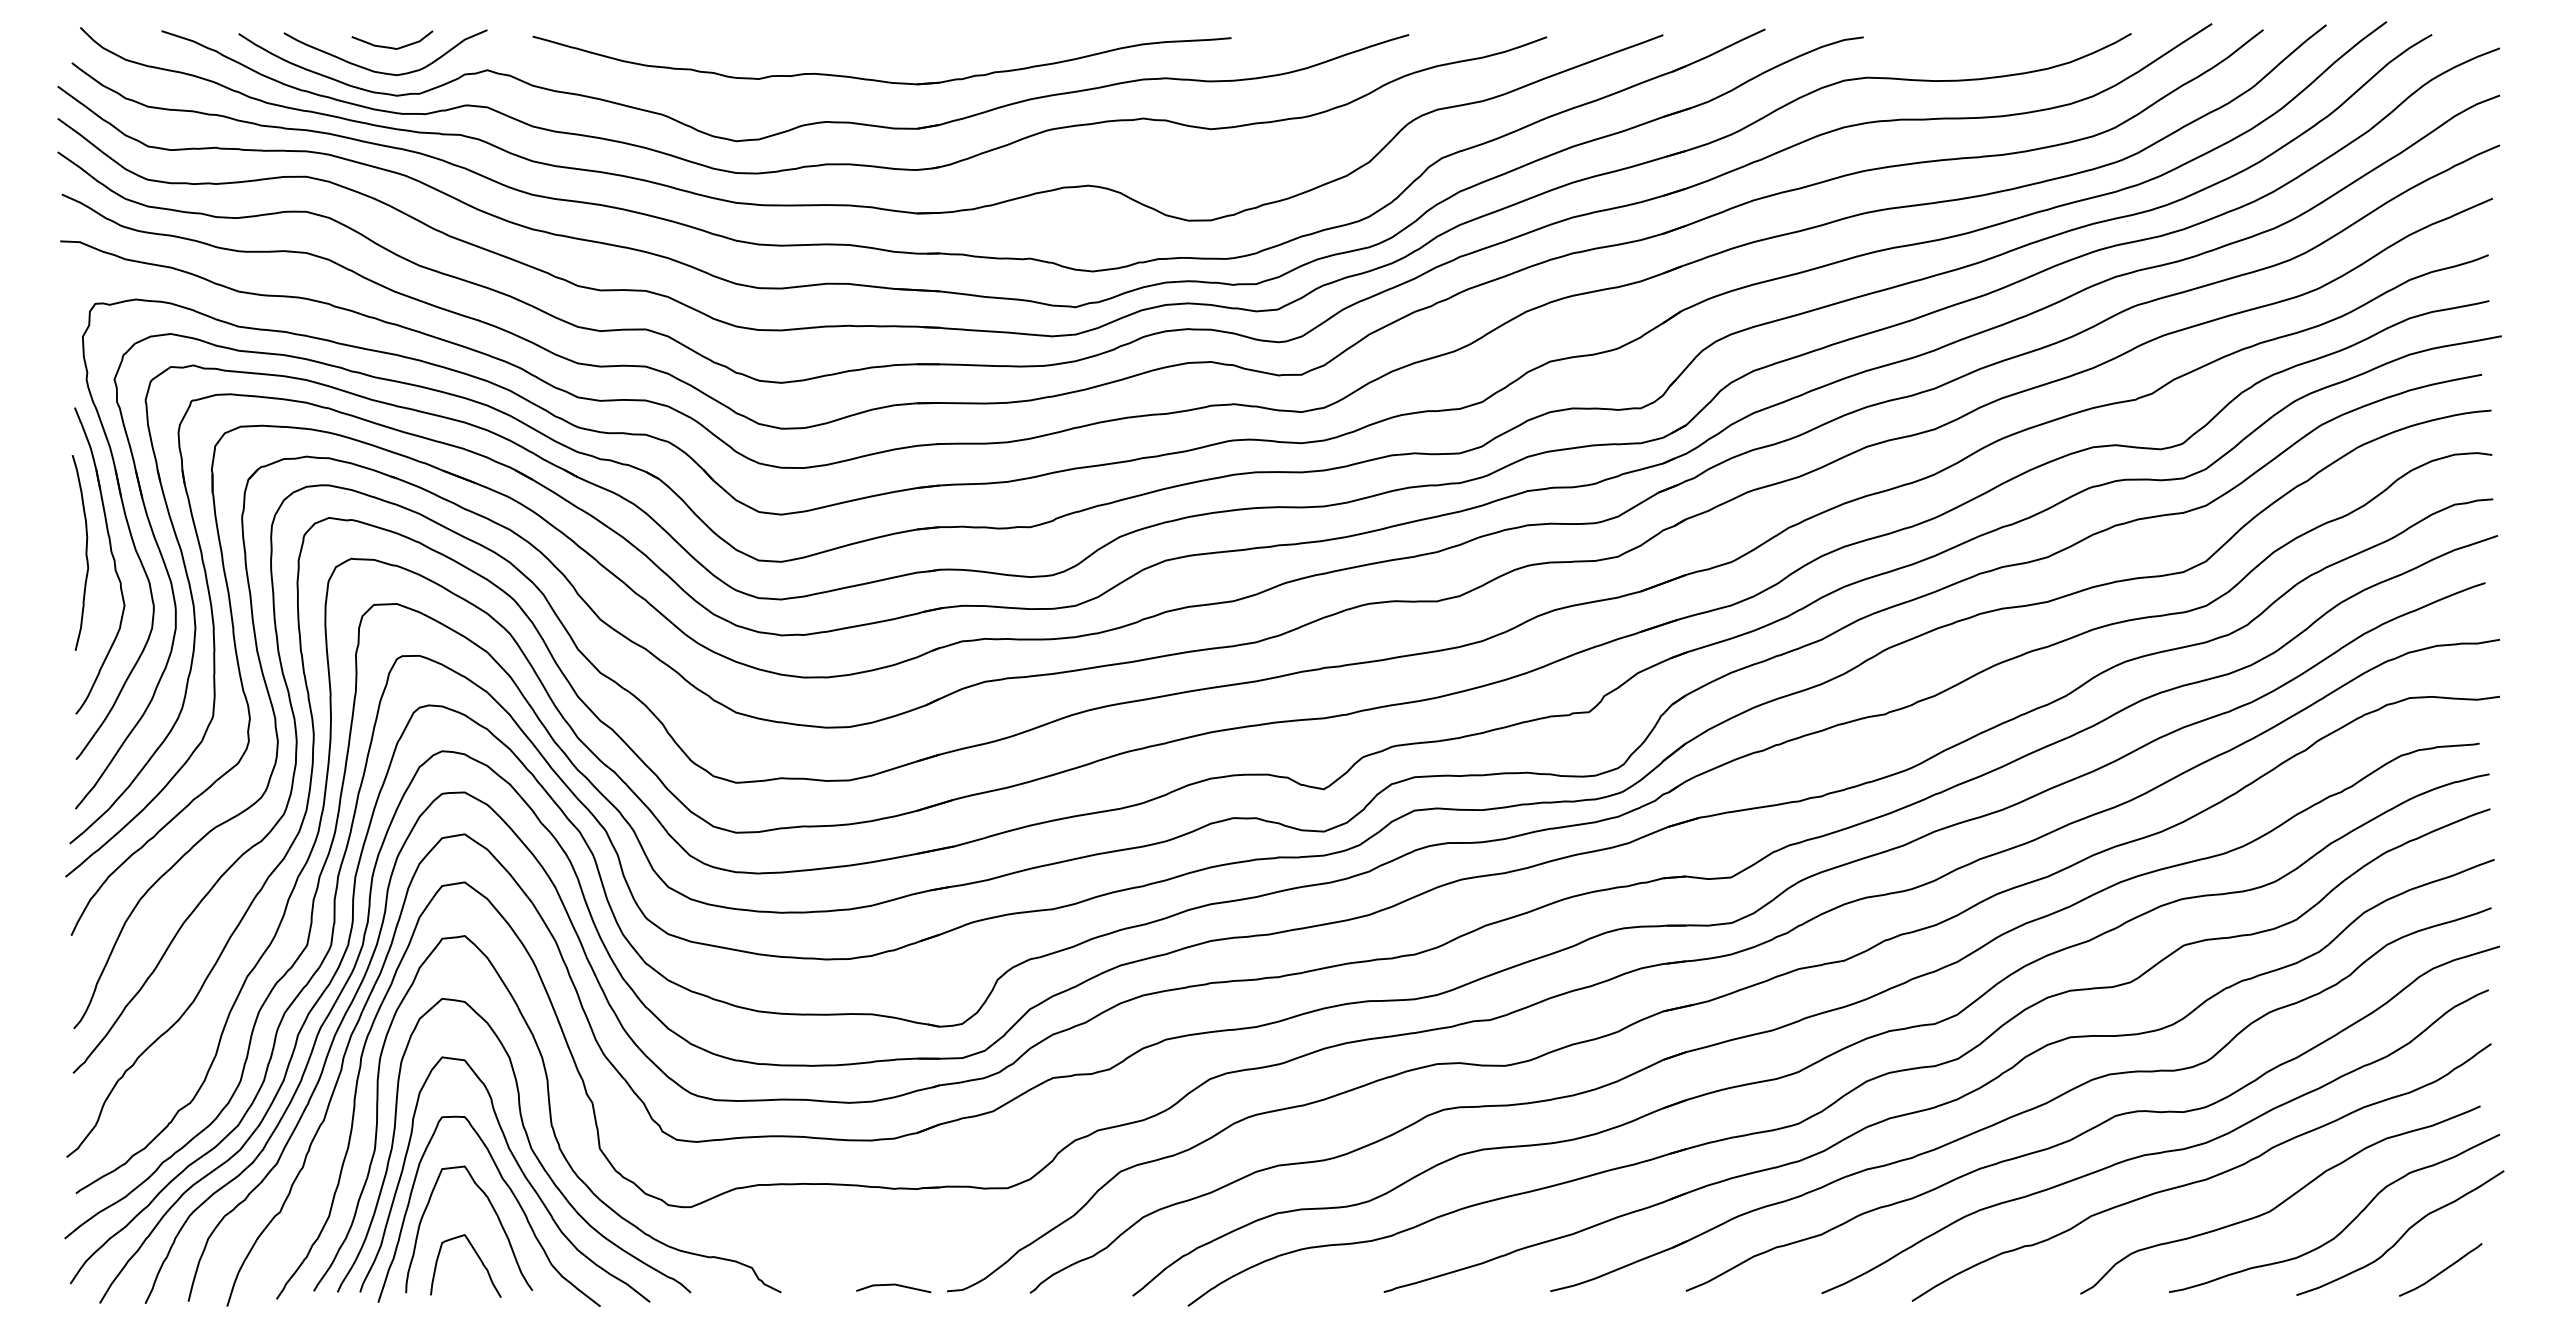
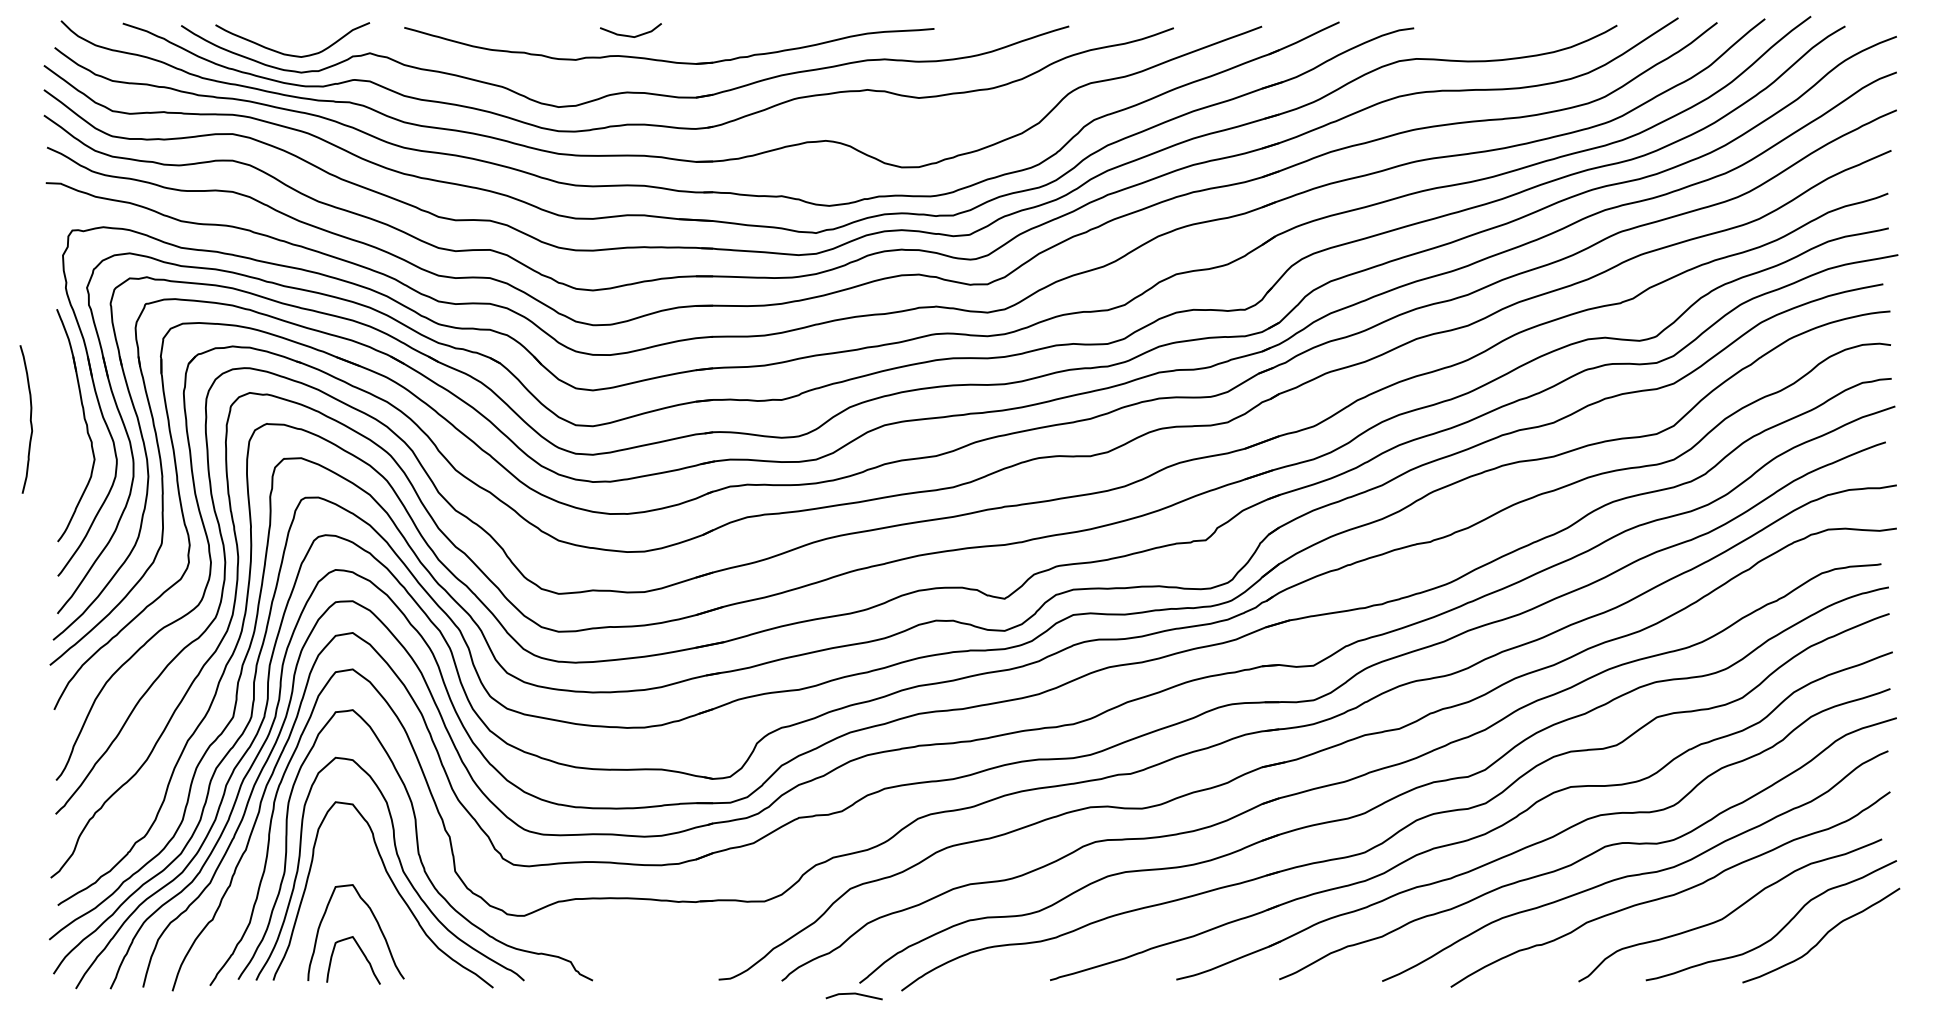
curve: (389, 46) -> (628, 35), moved
curve: (85, 552) -> (30, 419), moved
curve: (513, 1196) -> (389, 907), removed
curve: (2440, 1271) -> (1851, 964), removed
line: (893, 1285) -> (854, 994), moved

